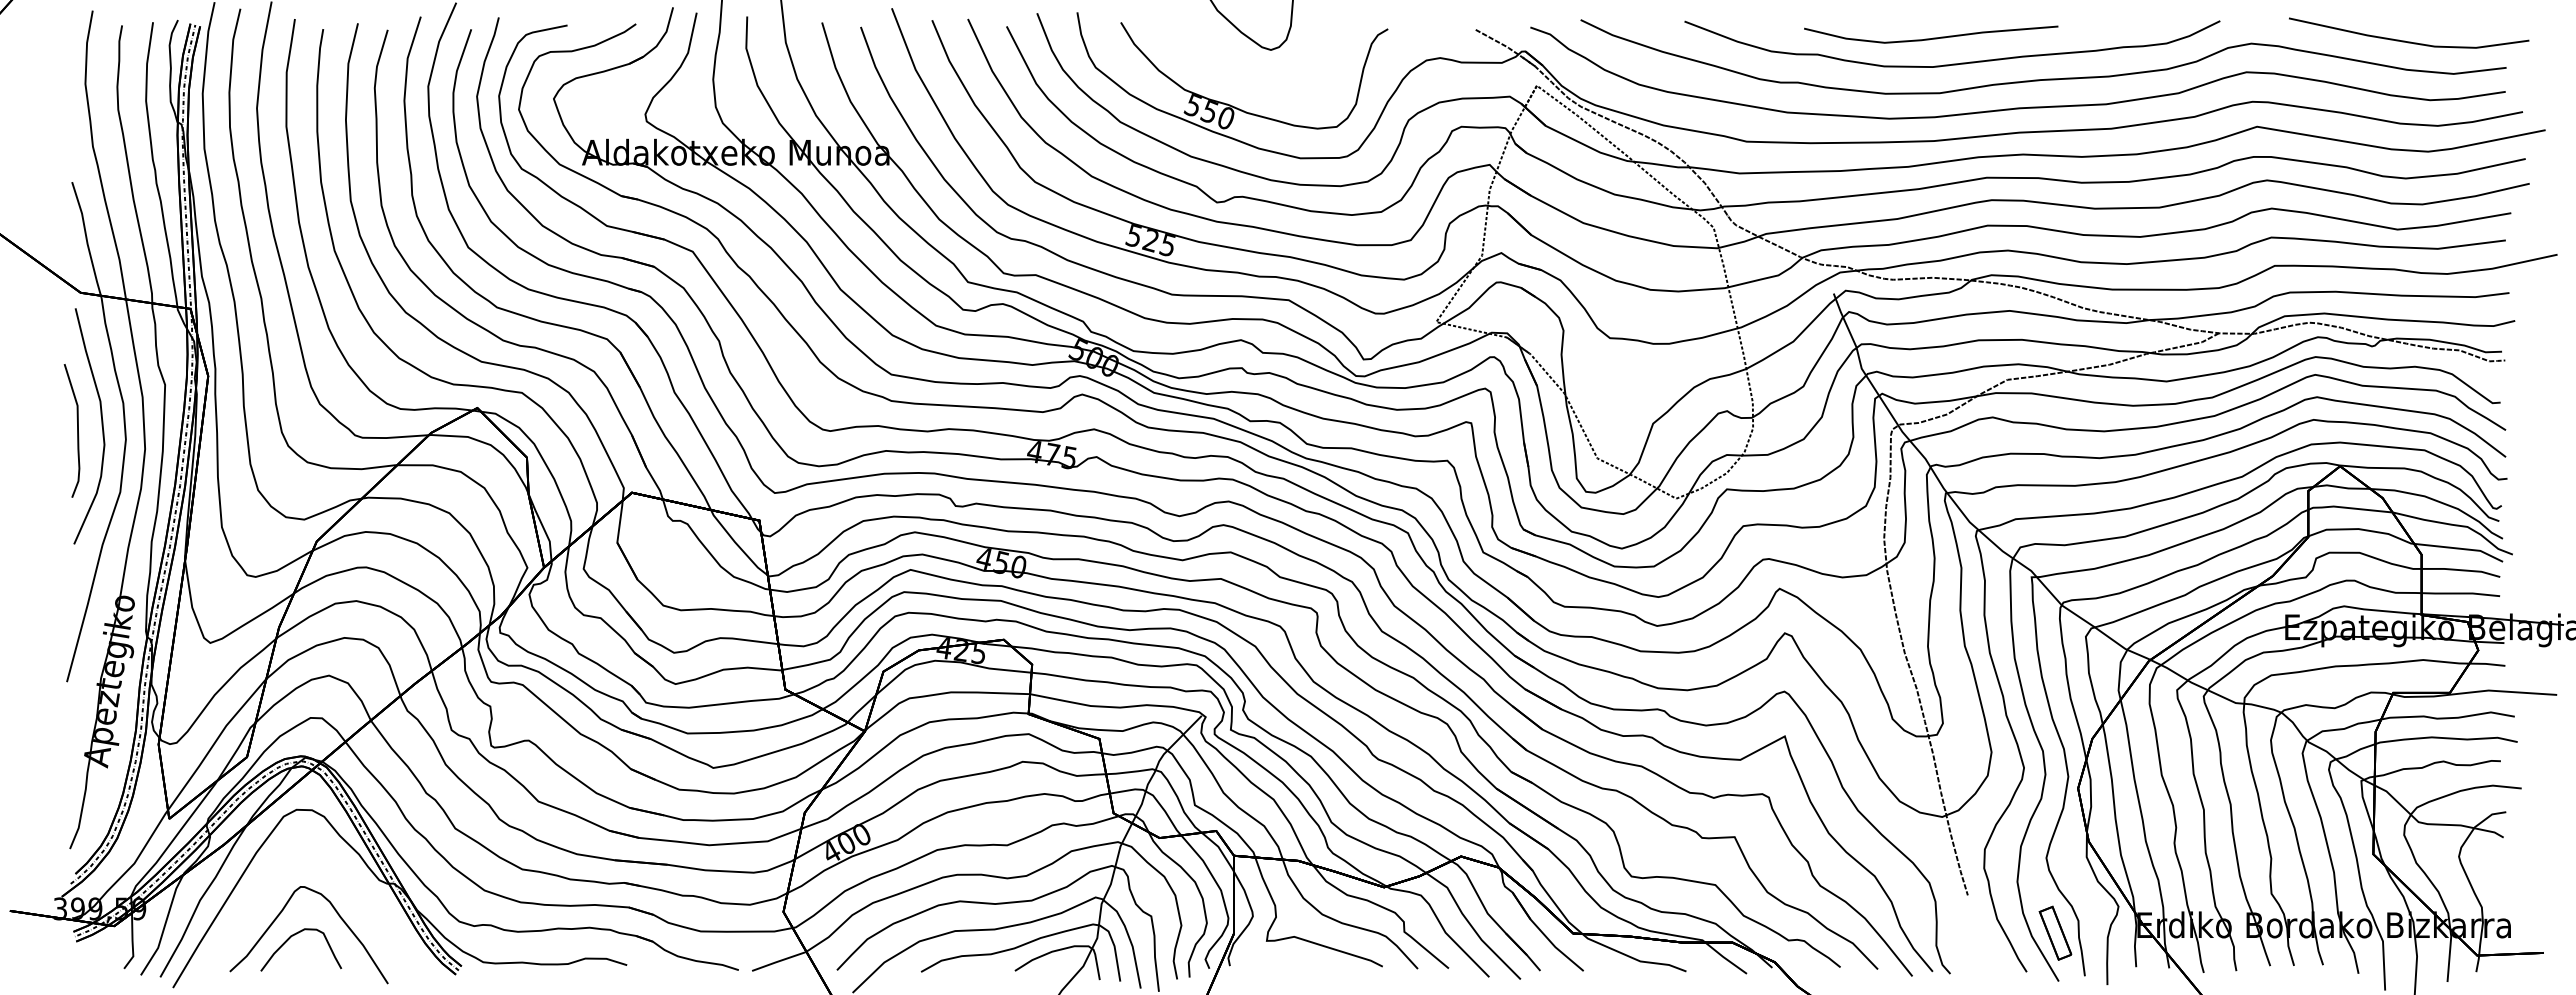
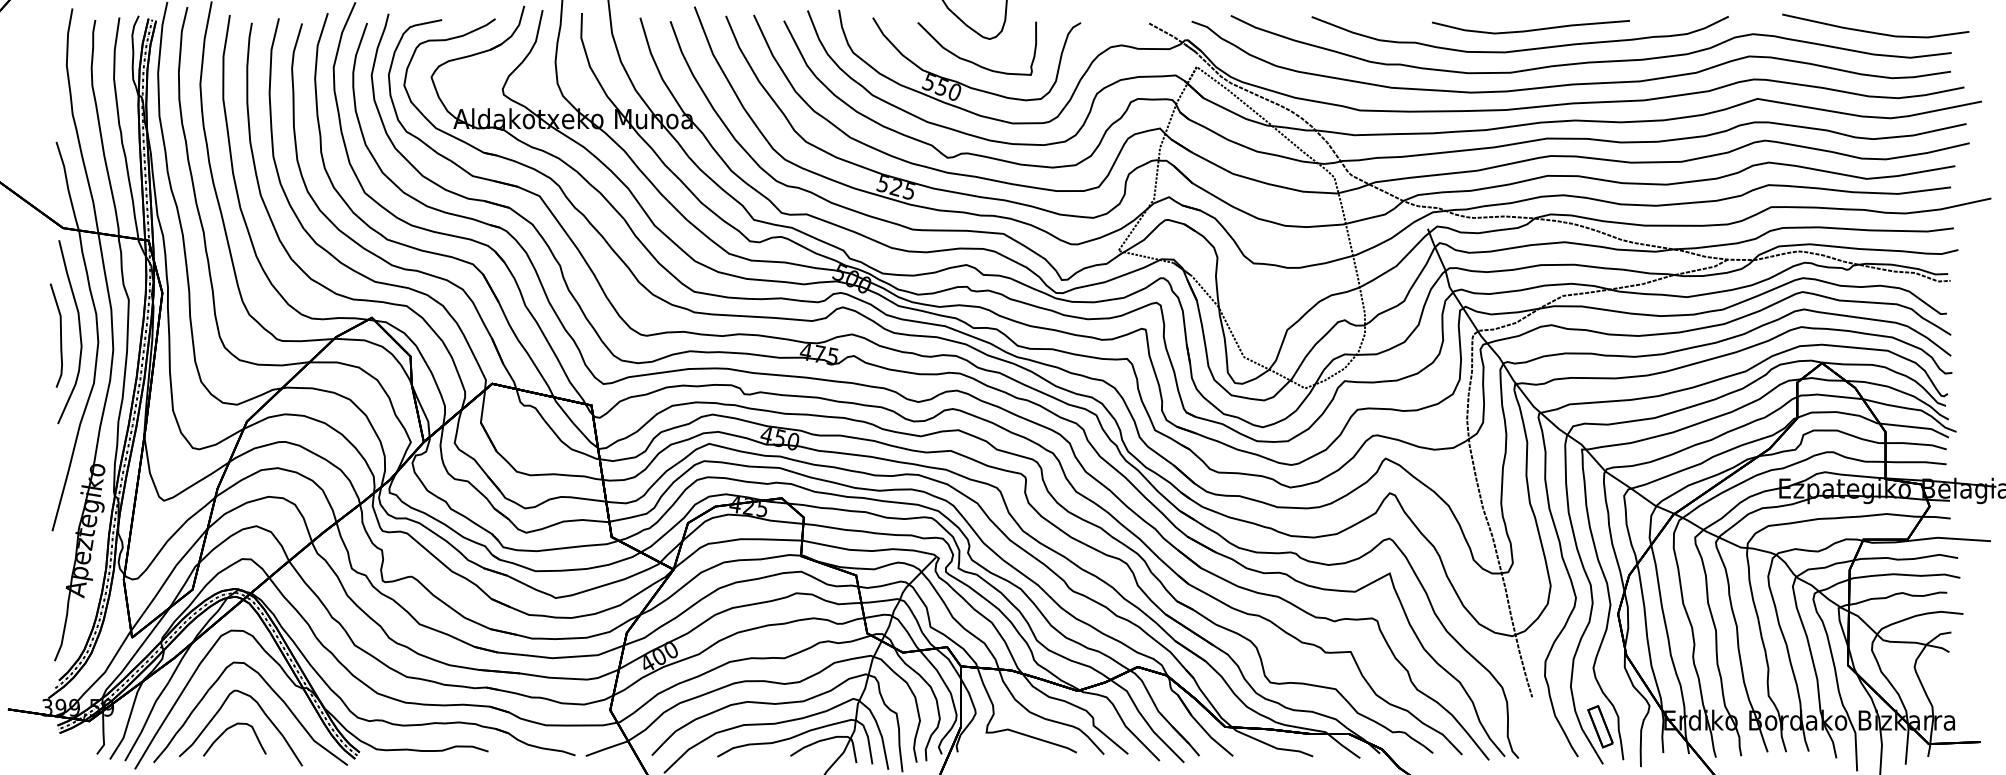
curve: (1933, 37) -> (1532, 29), moved
curve: (1247, 78) -> (971, 61), added
curve: (351, 889) -> (273, 692), added

